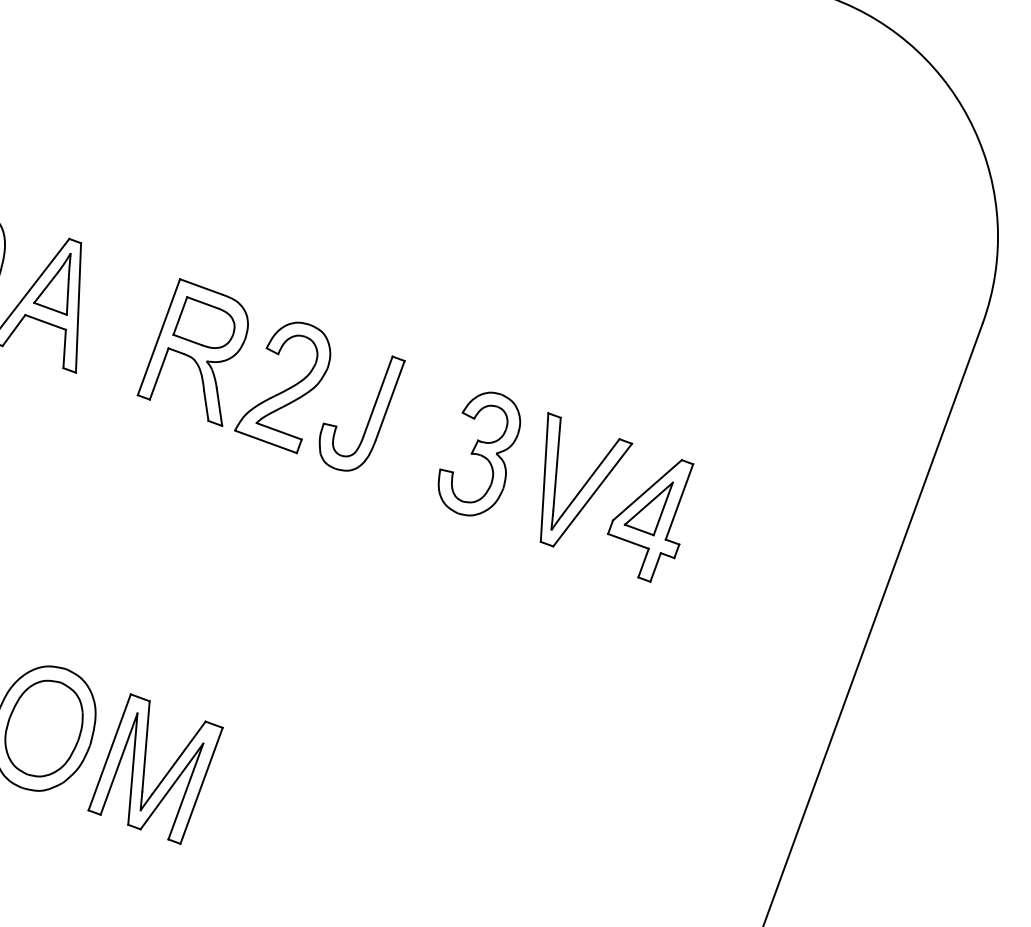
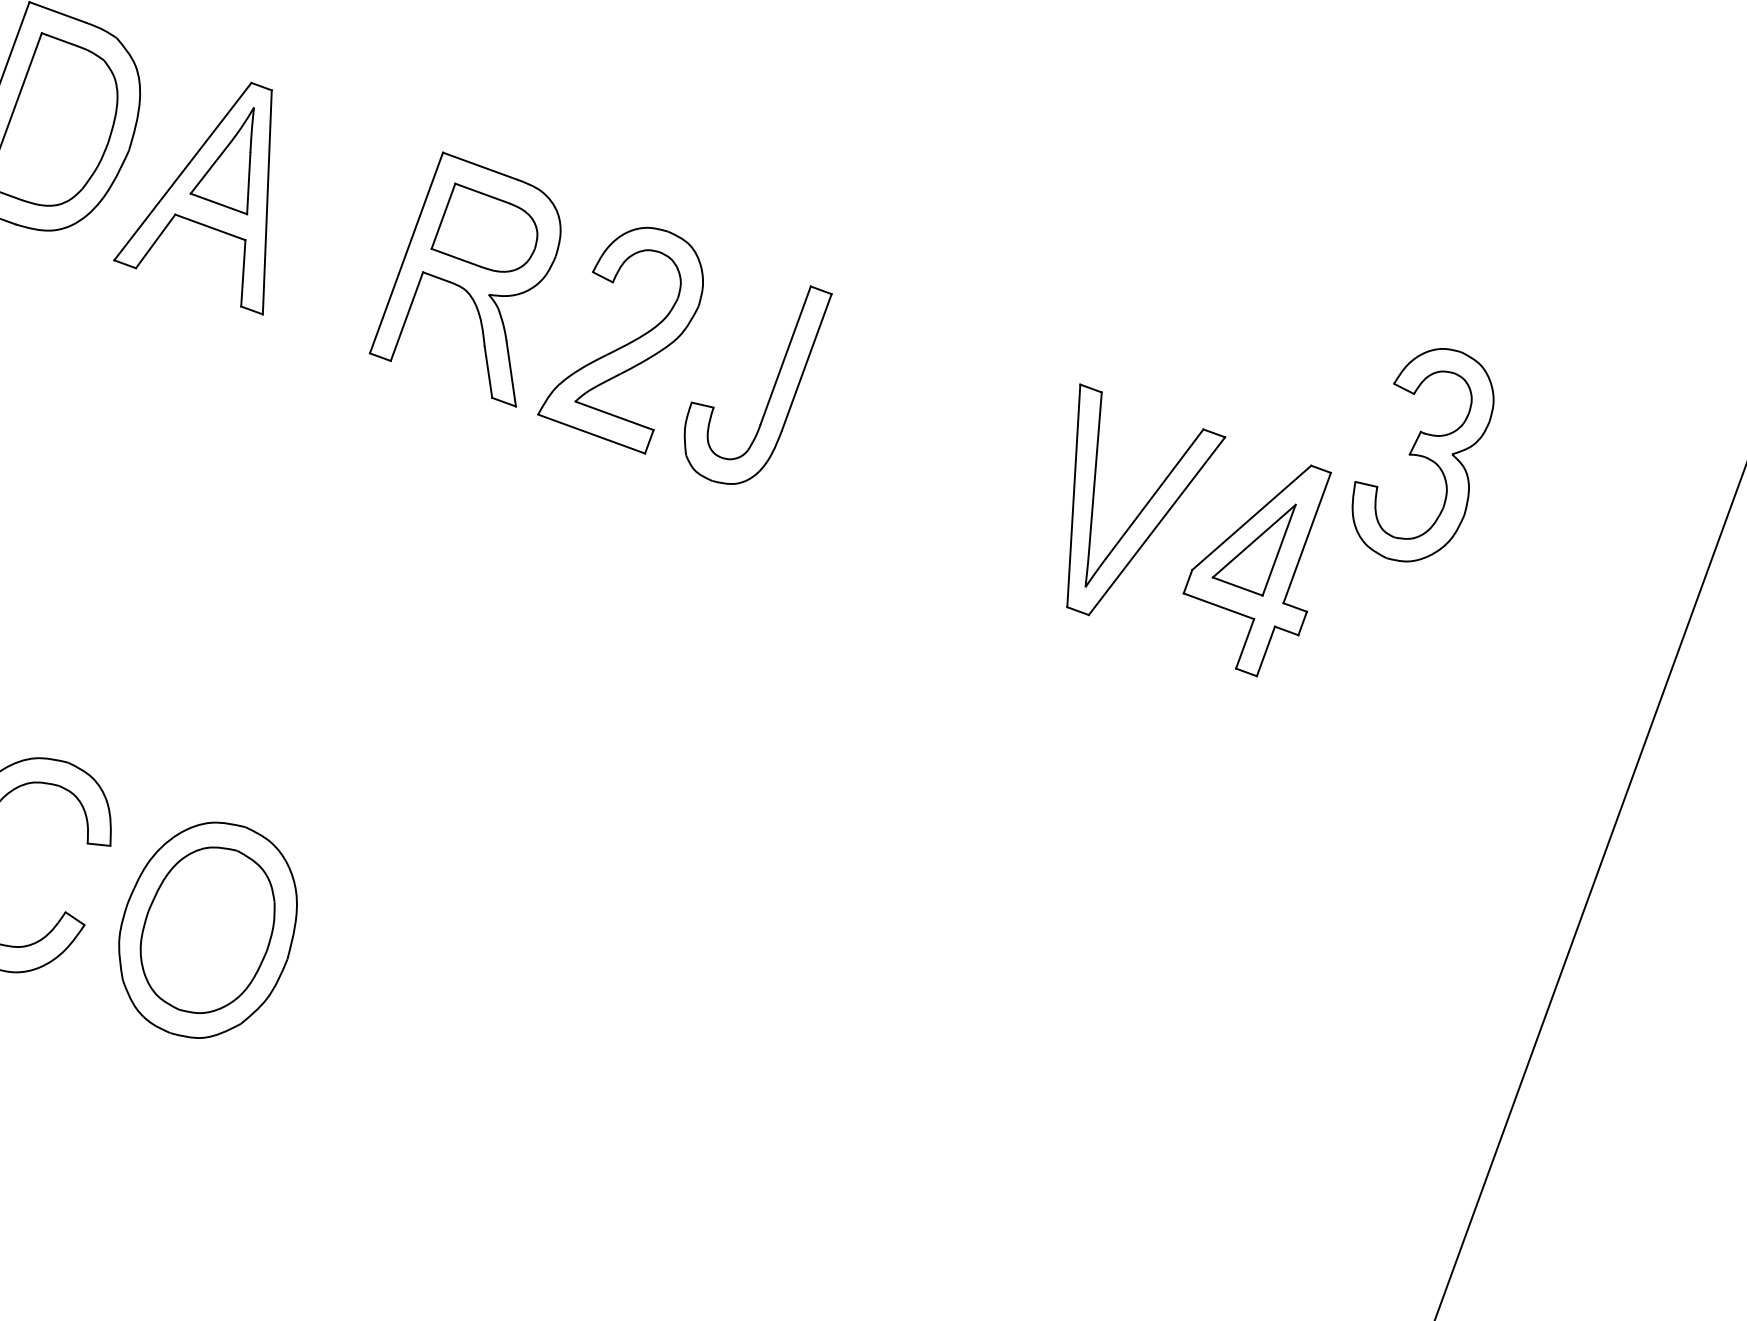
part: (479, 453) -> (1423, 454), moved
part: (145, 768) -> (383, 999), removed

